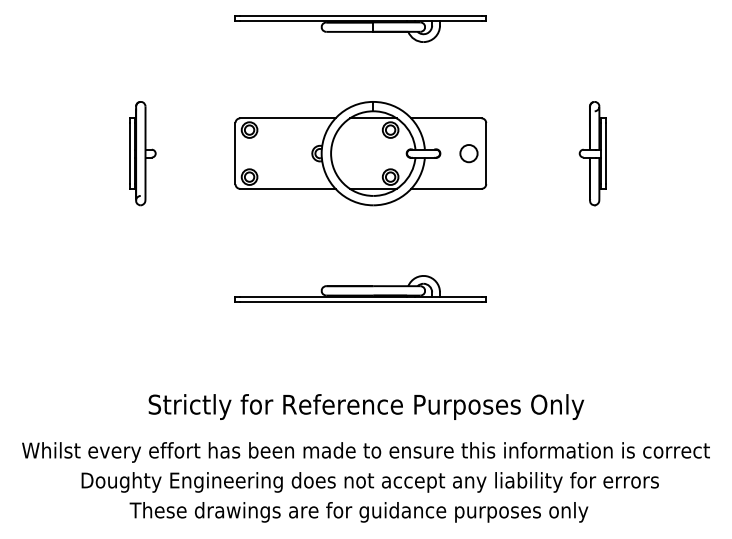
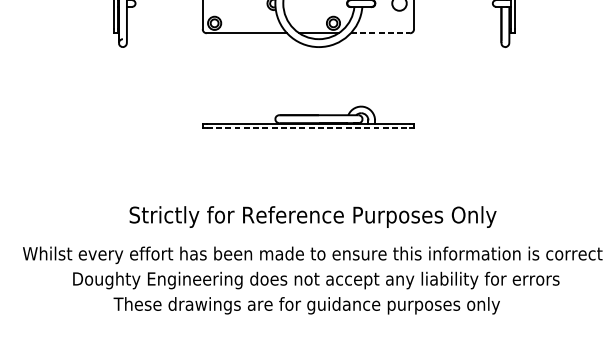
line: (446, 188) -> (380, 32), solid -> dashed
line: (360, 301) -> (308, 128), solid -> dashed

